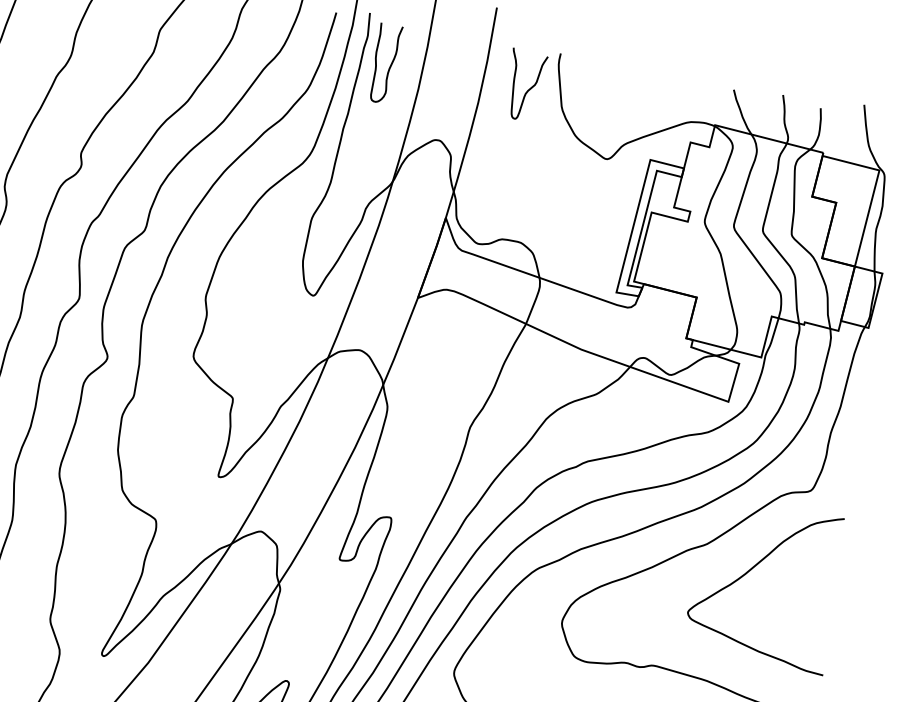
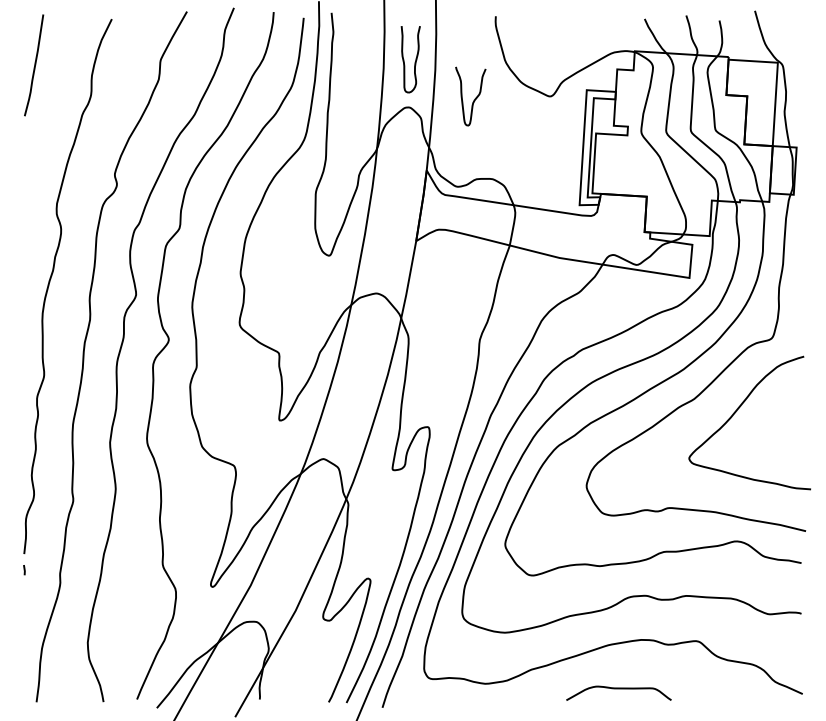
curve: (390, 64) -> (415, 59), moved
curve: (528, 88) -> (474, 98), moved

